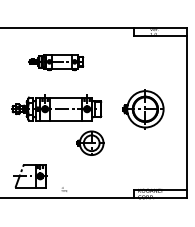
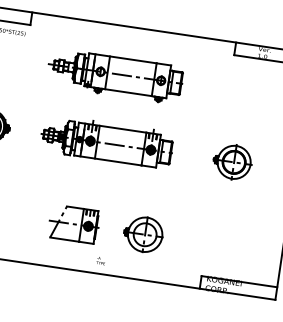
part: (55, 62) -> (115, 76), size x1.67
part: (143, 108) -> (232, 161), size x0.62
part: (90, 142) -> (143, 233), moved
part: (30, 176) -> (74, 224), moved

